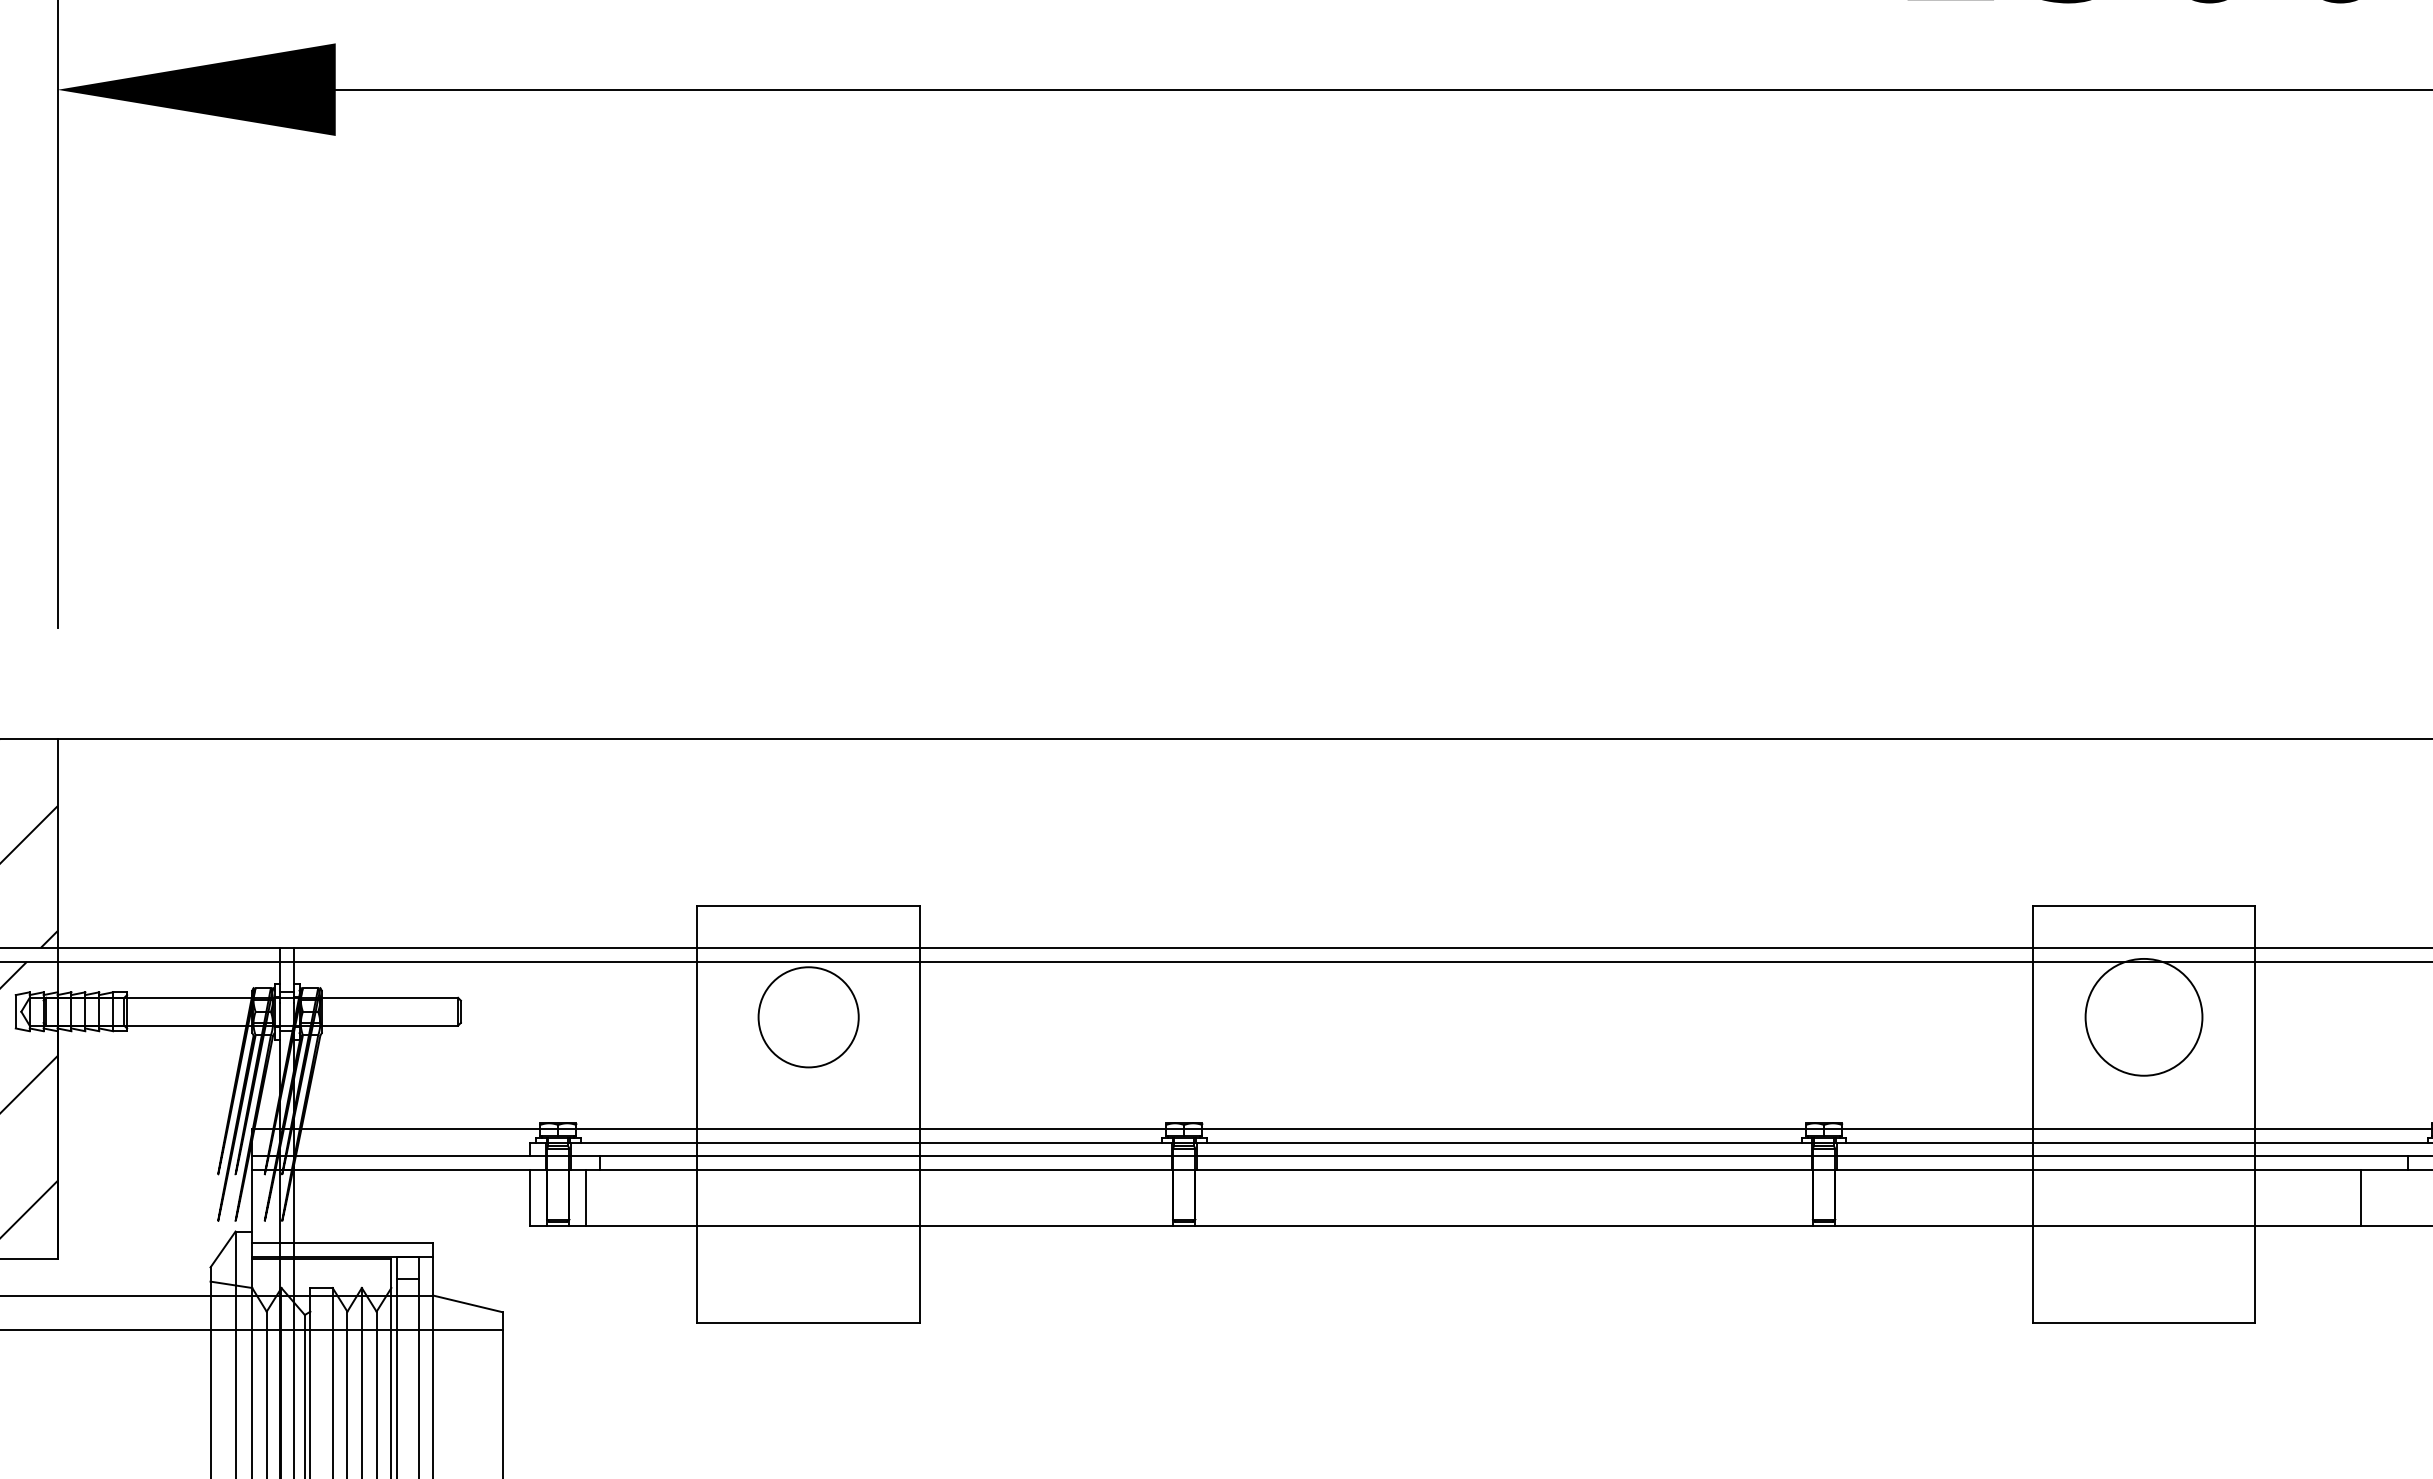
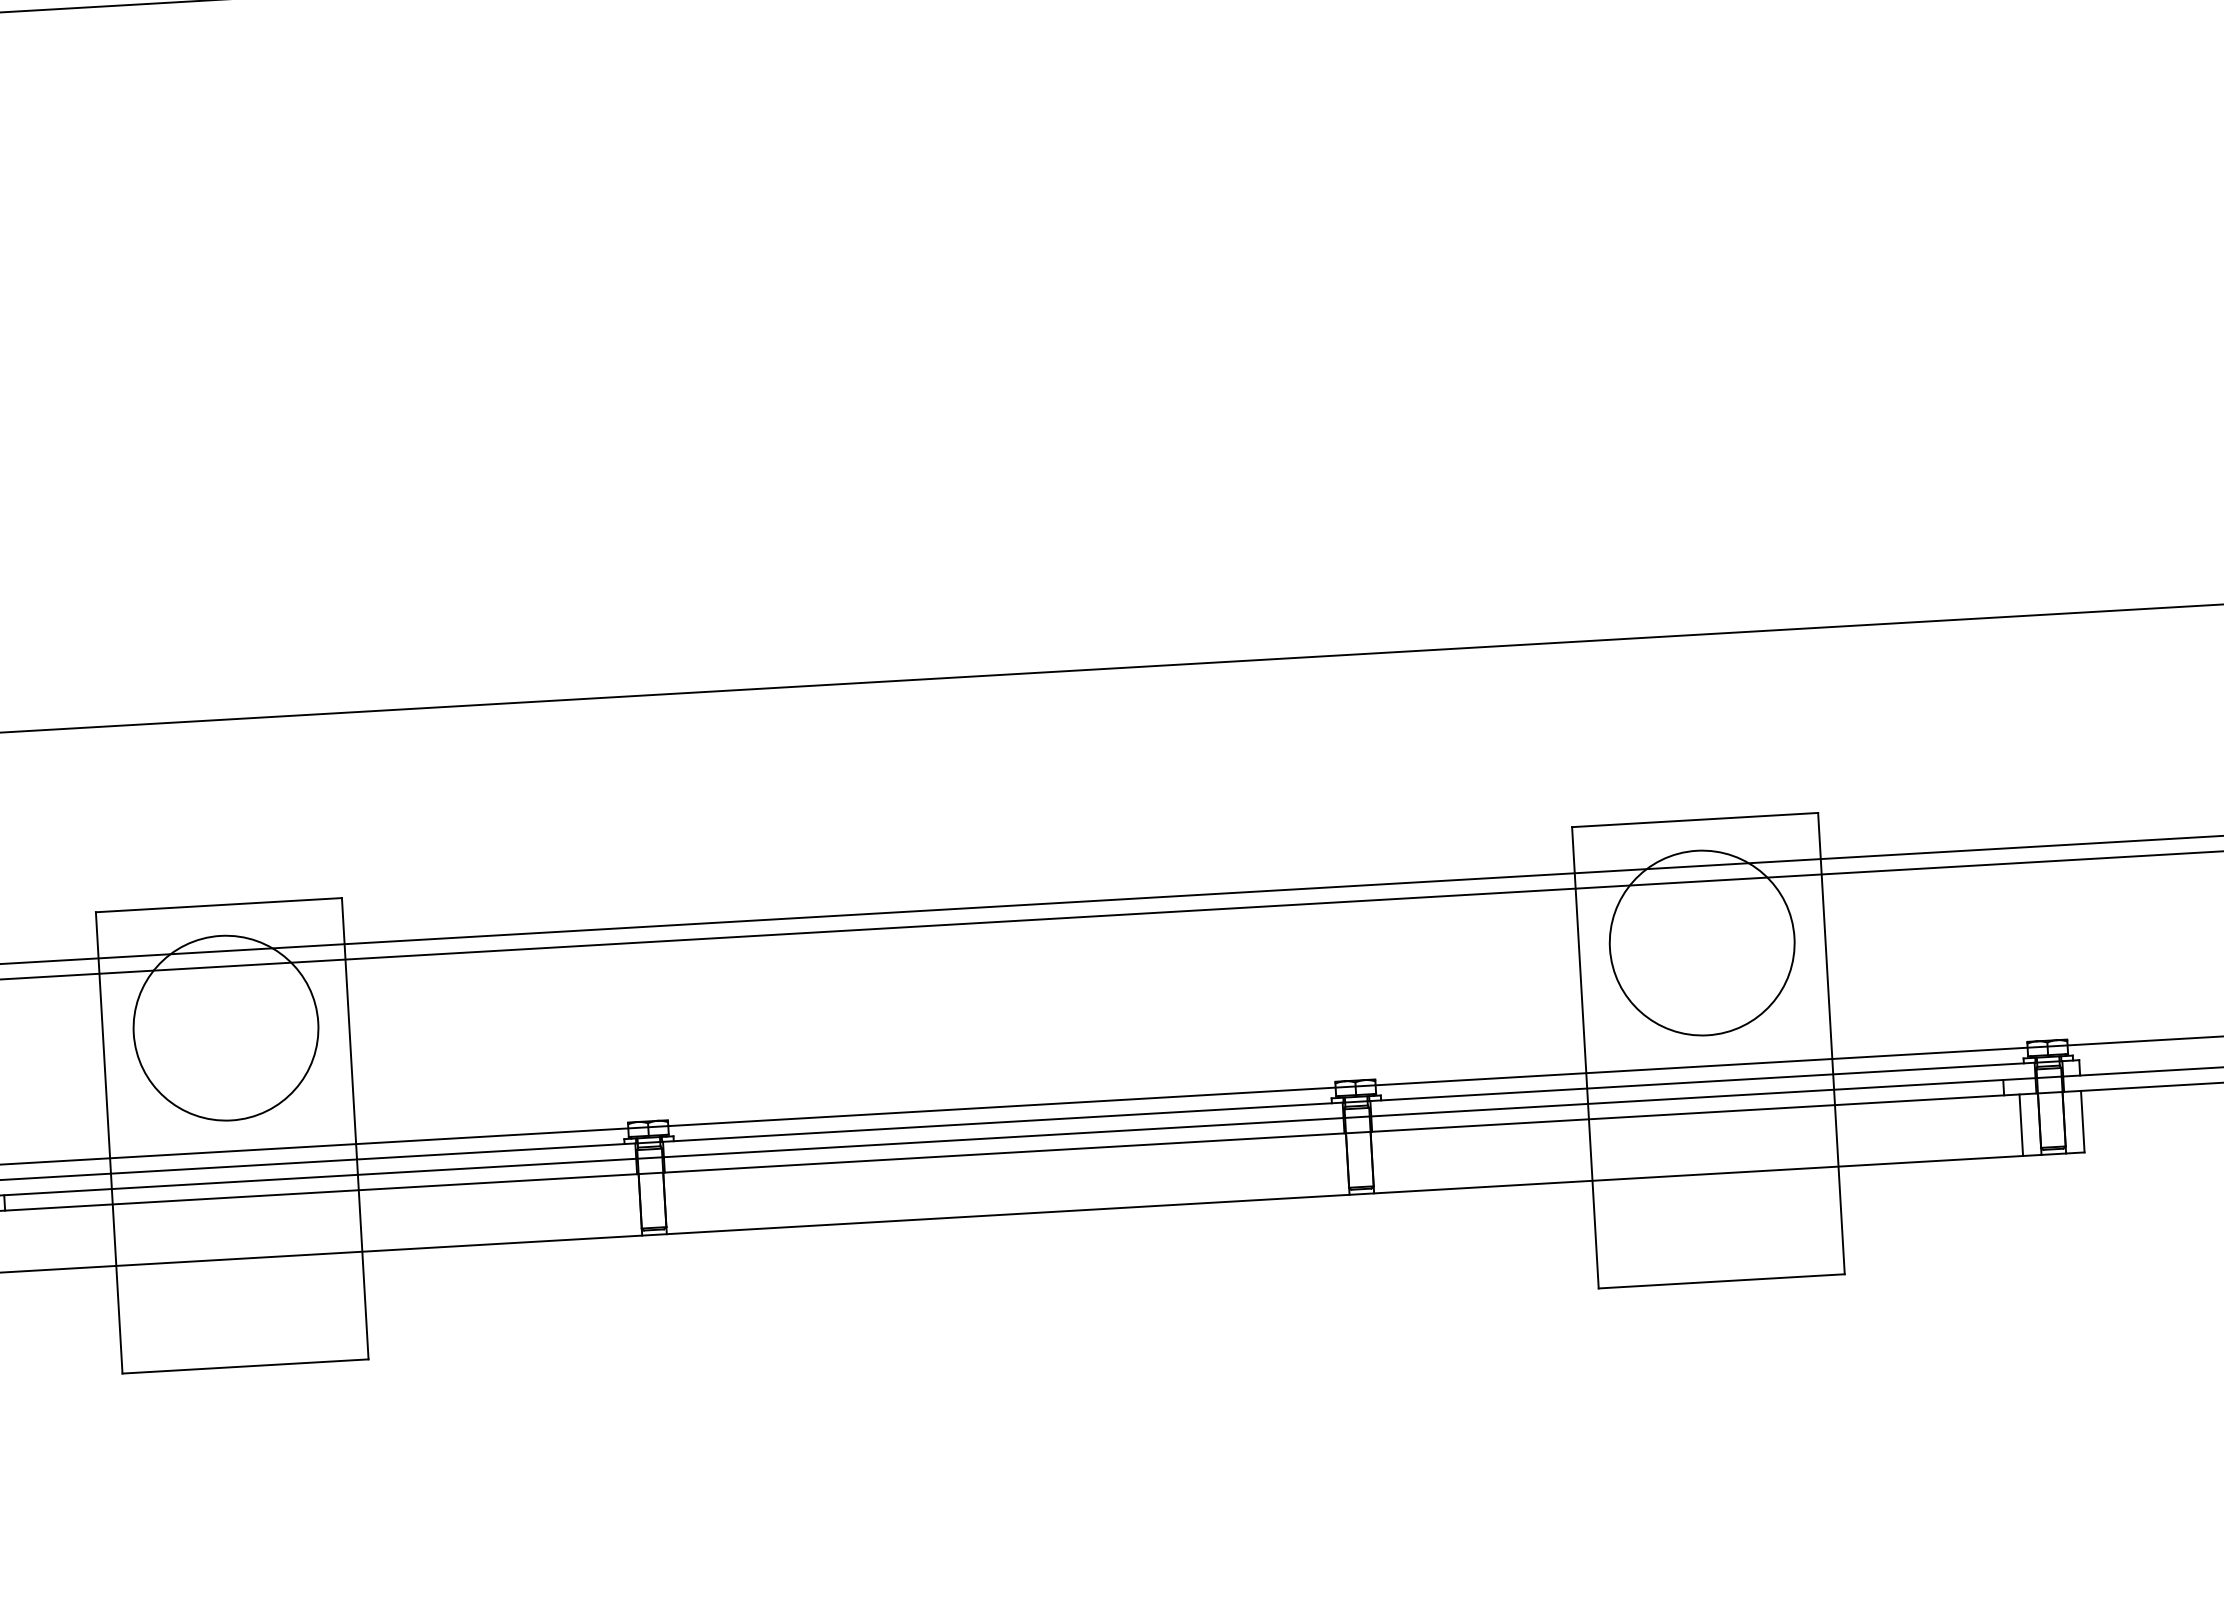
circle: (808, 1016) -> (225, 1027), size x1.67
circle: (2143, 1016) -> (1701, 942), size x1.43
line: (2361, 1197) -> (2021, 1124), moved

